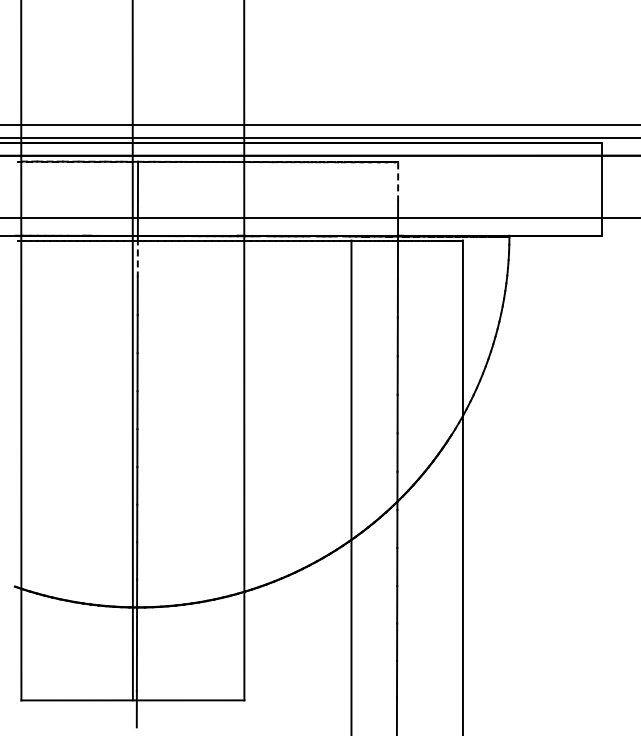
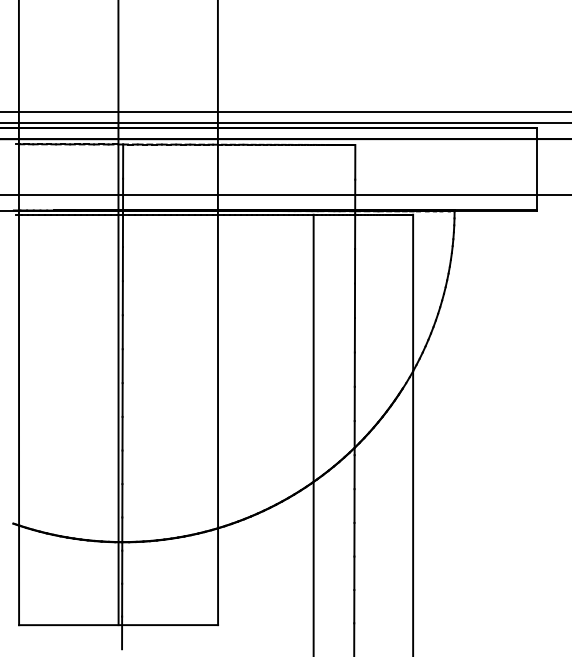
line: (398, 182) -> (355, 162), dashed -> solid
line: (137, 258) -> (122, 230), dashed -> solid

